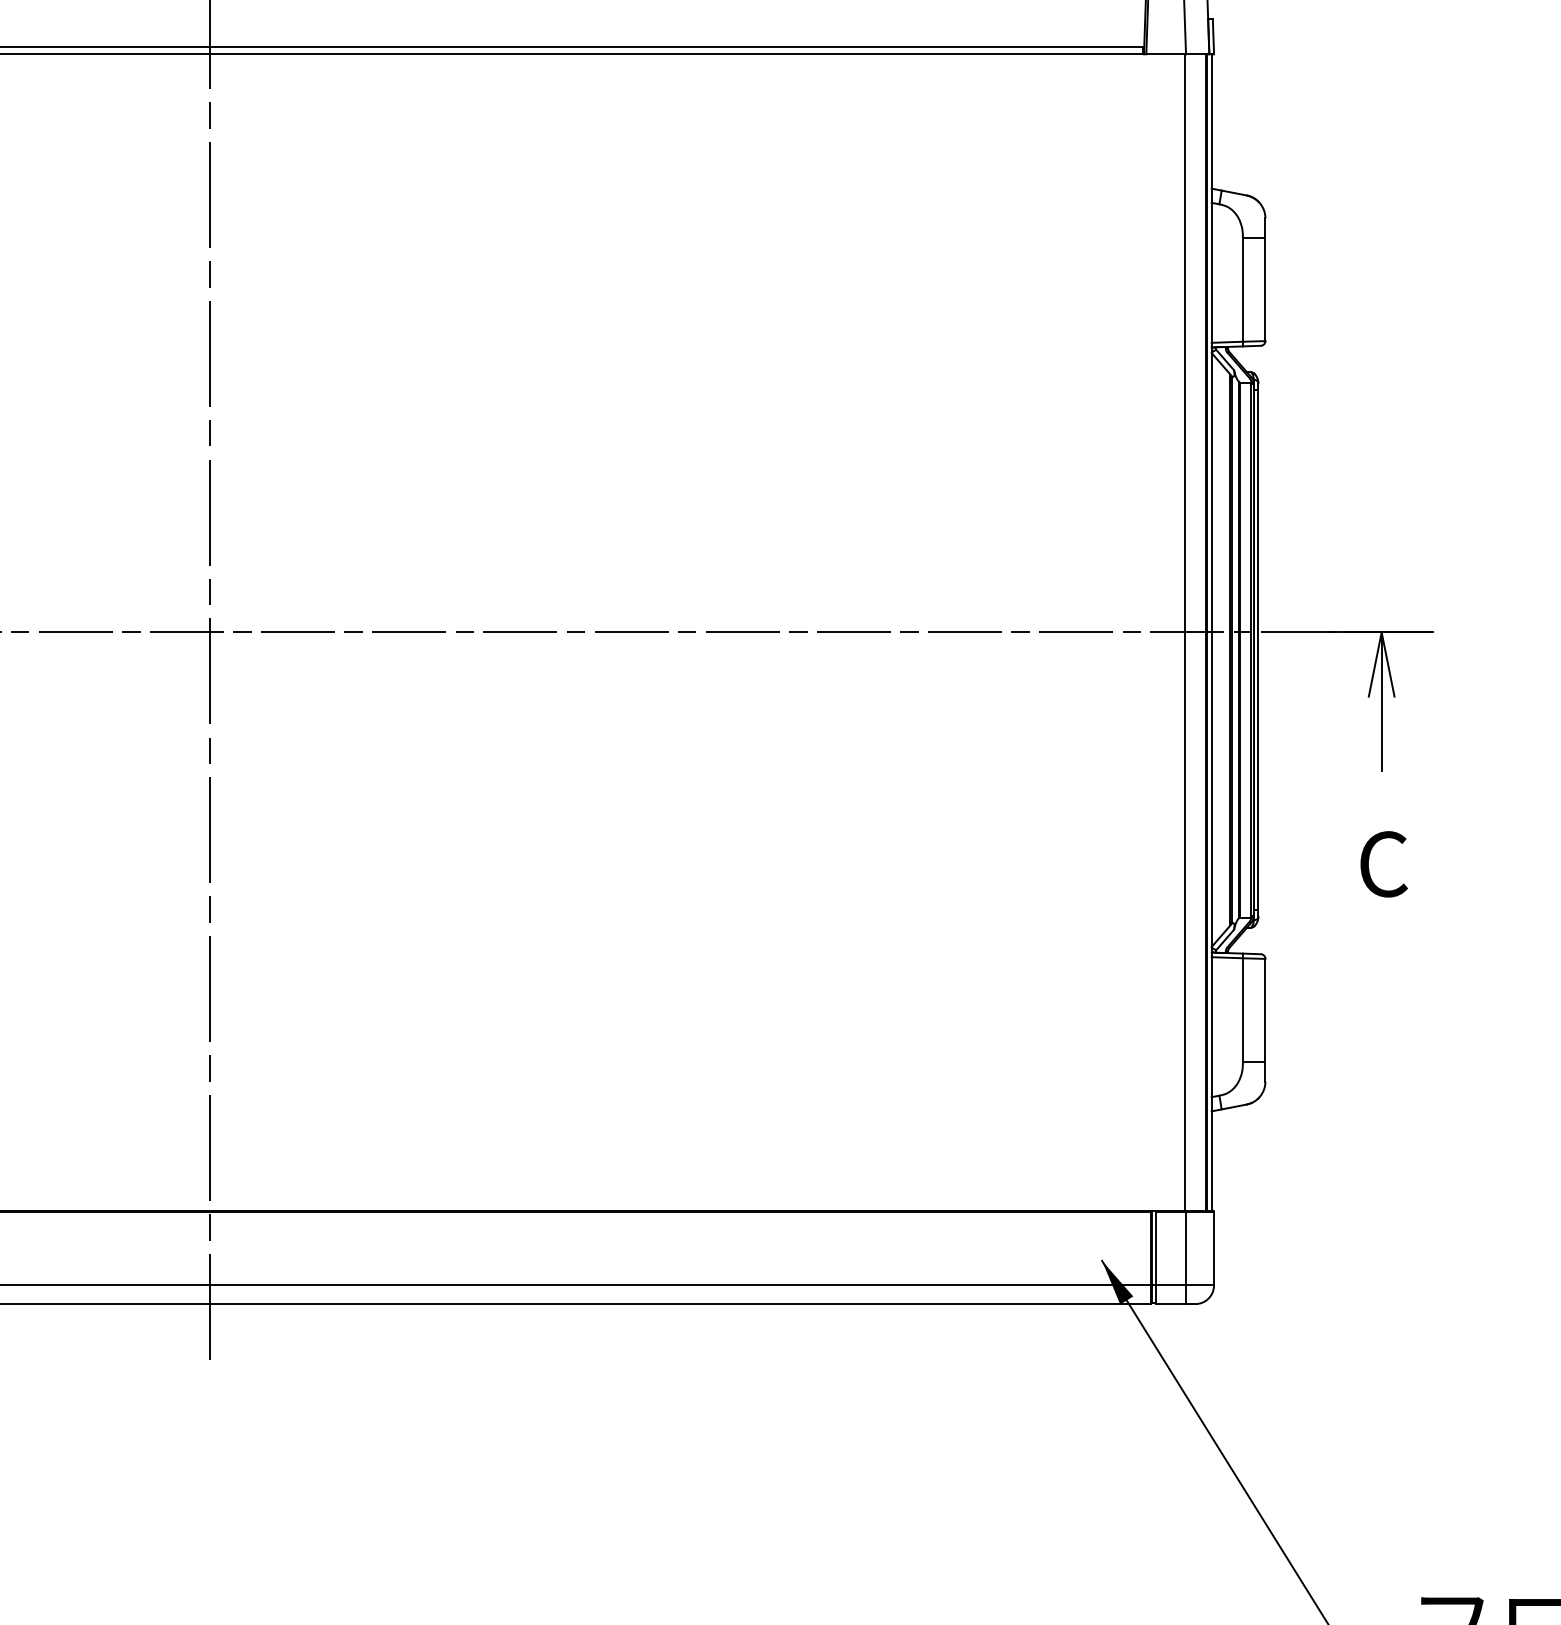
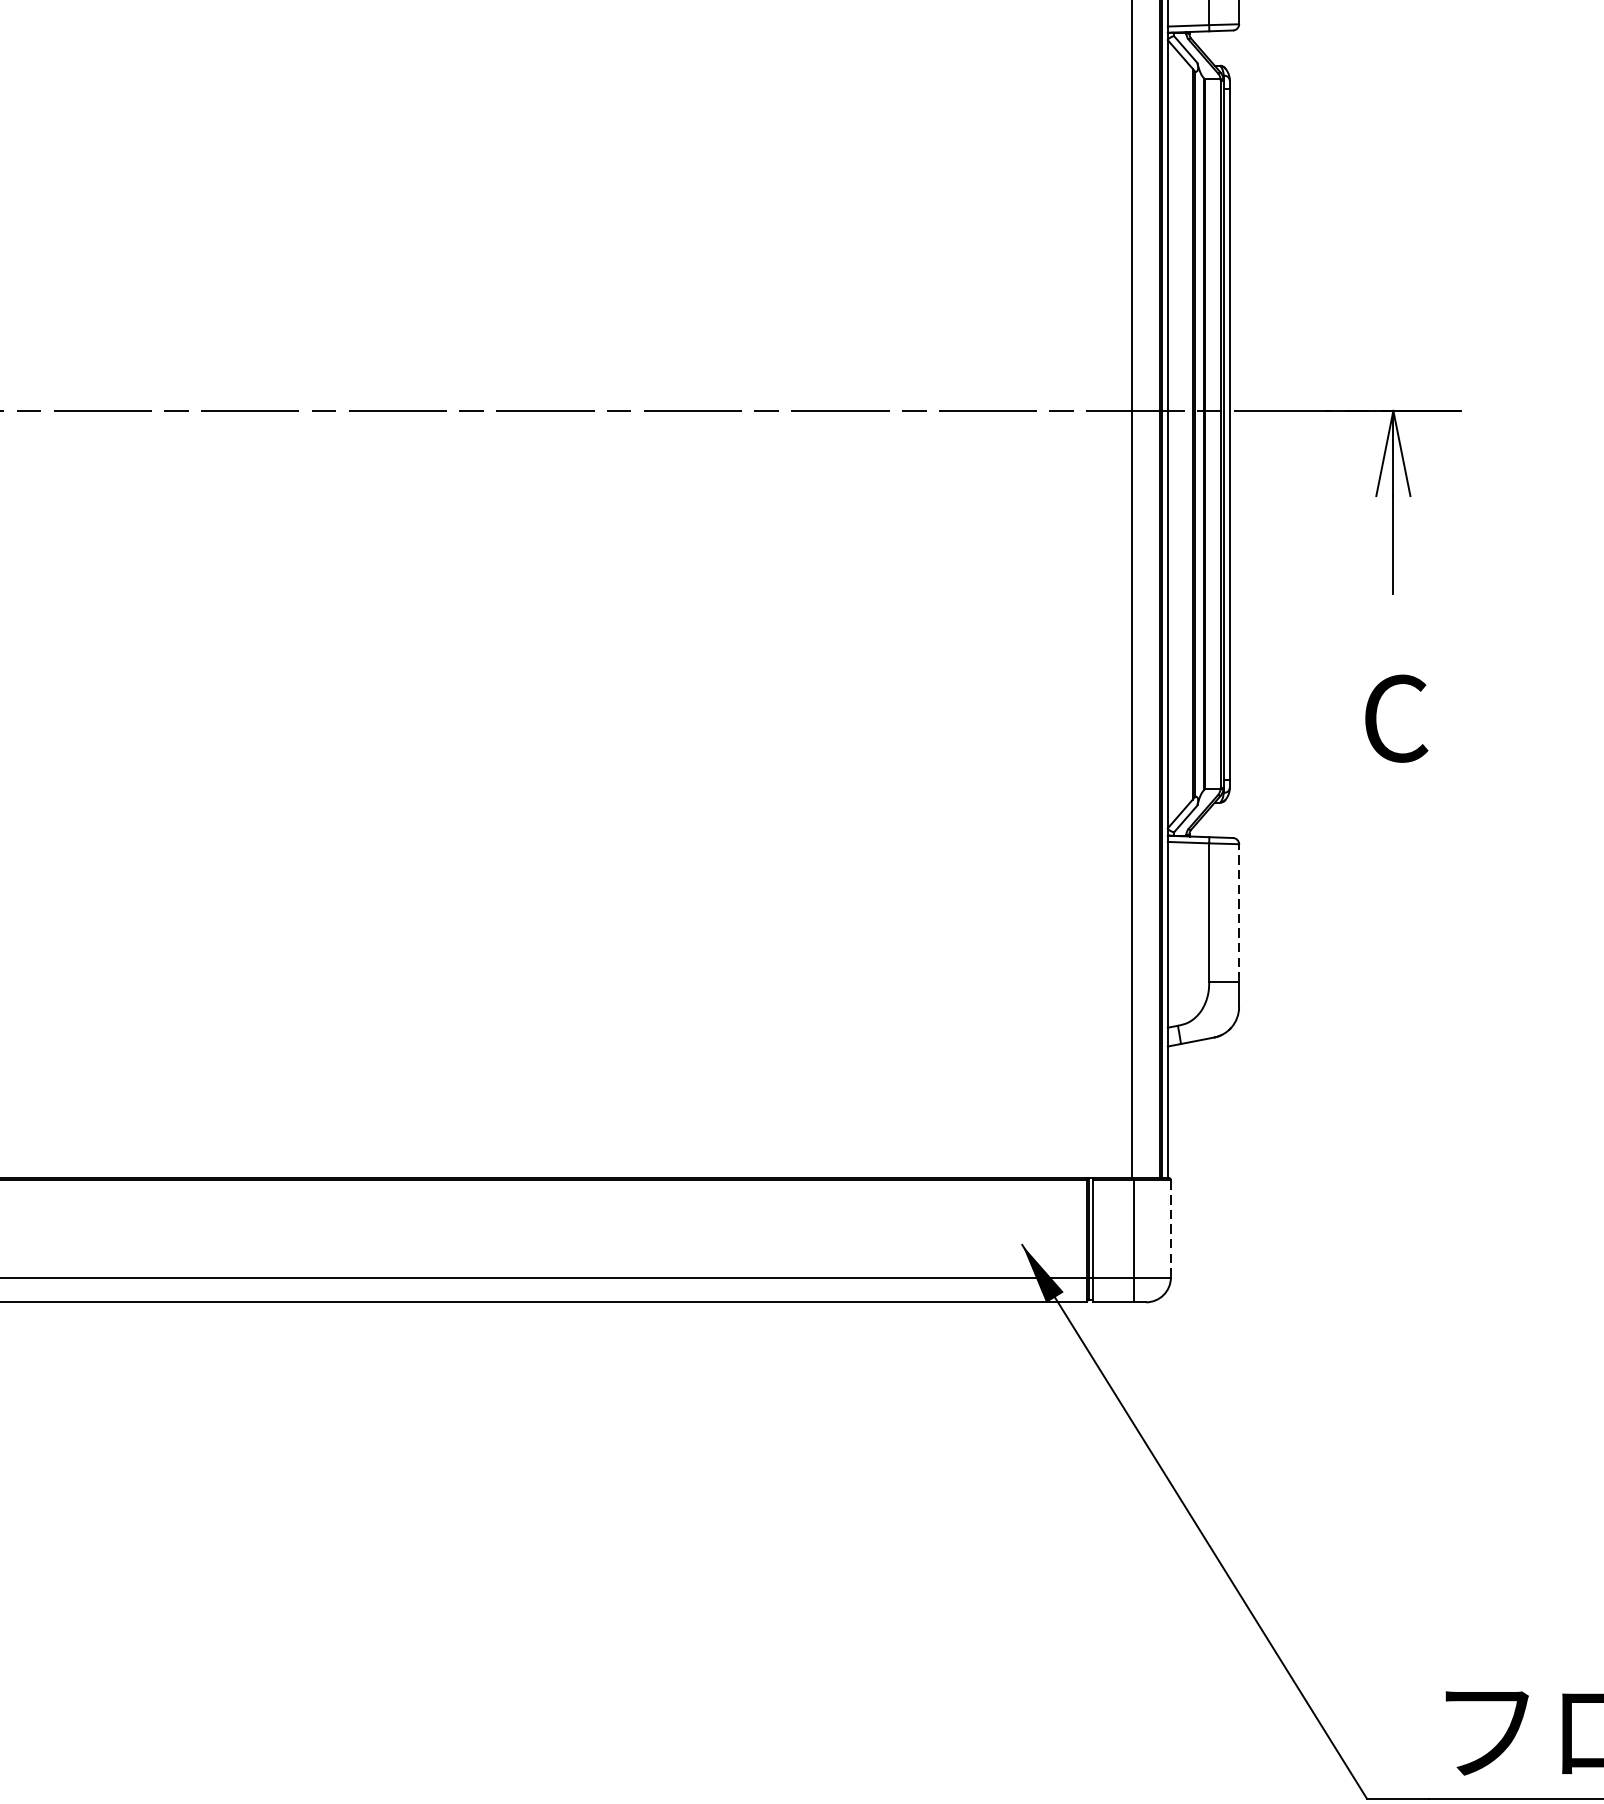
line: (1265, 1010) -> (1239, 912), solid -> dashed
line: (1214, 1248) -> (1171, 1228), solid -> dashed

